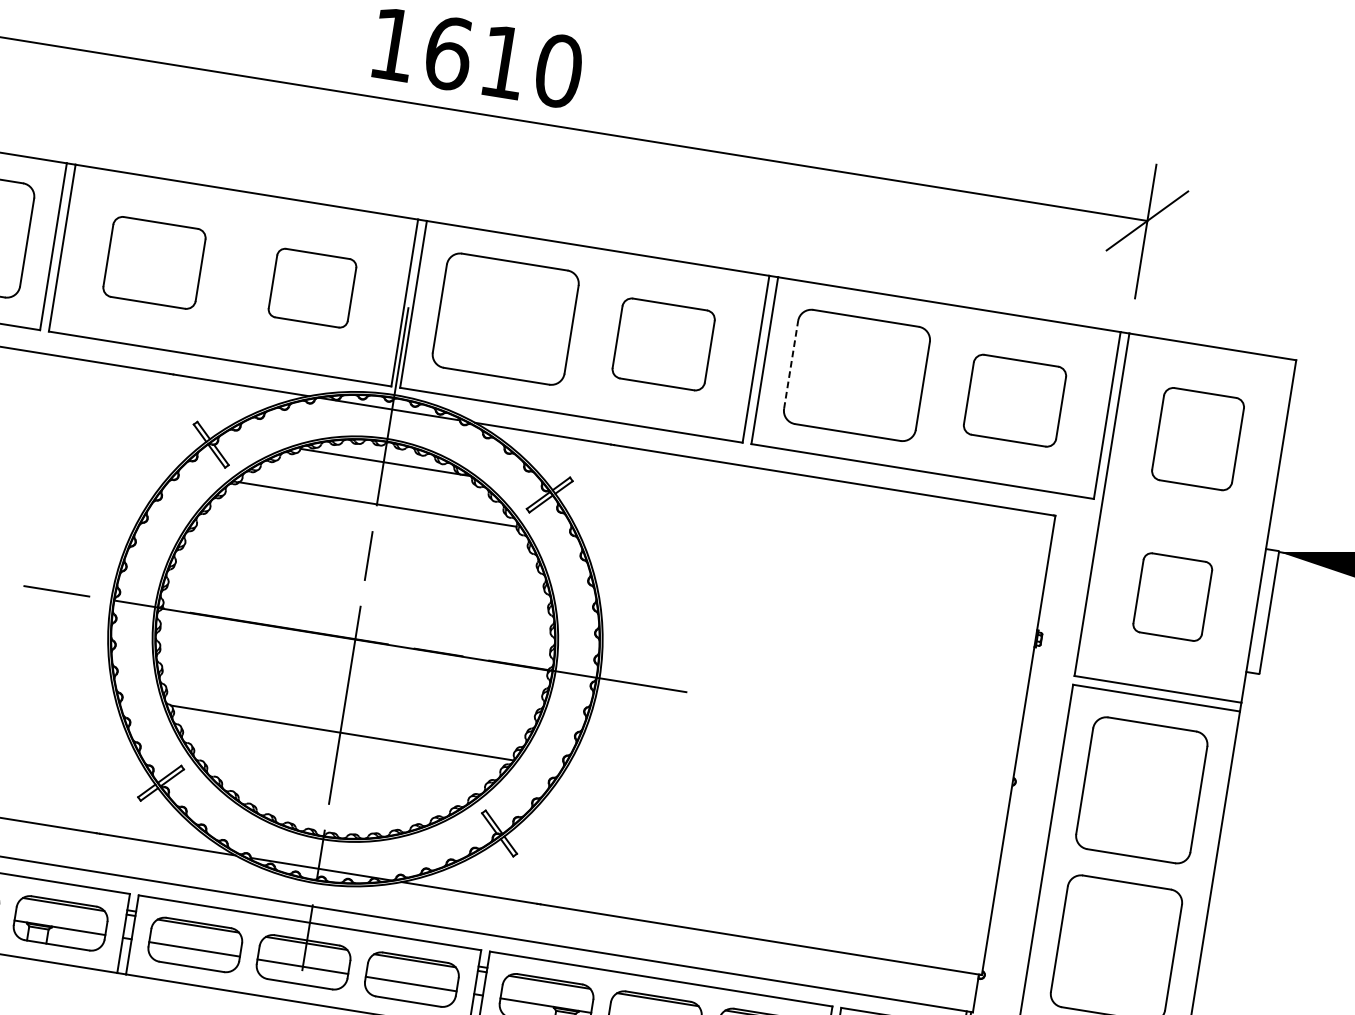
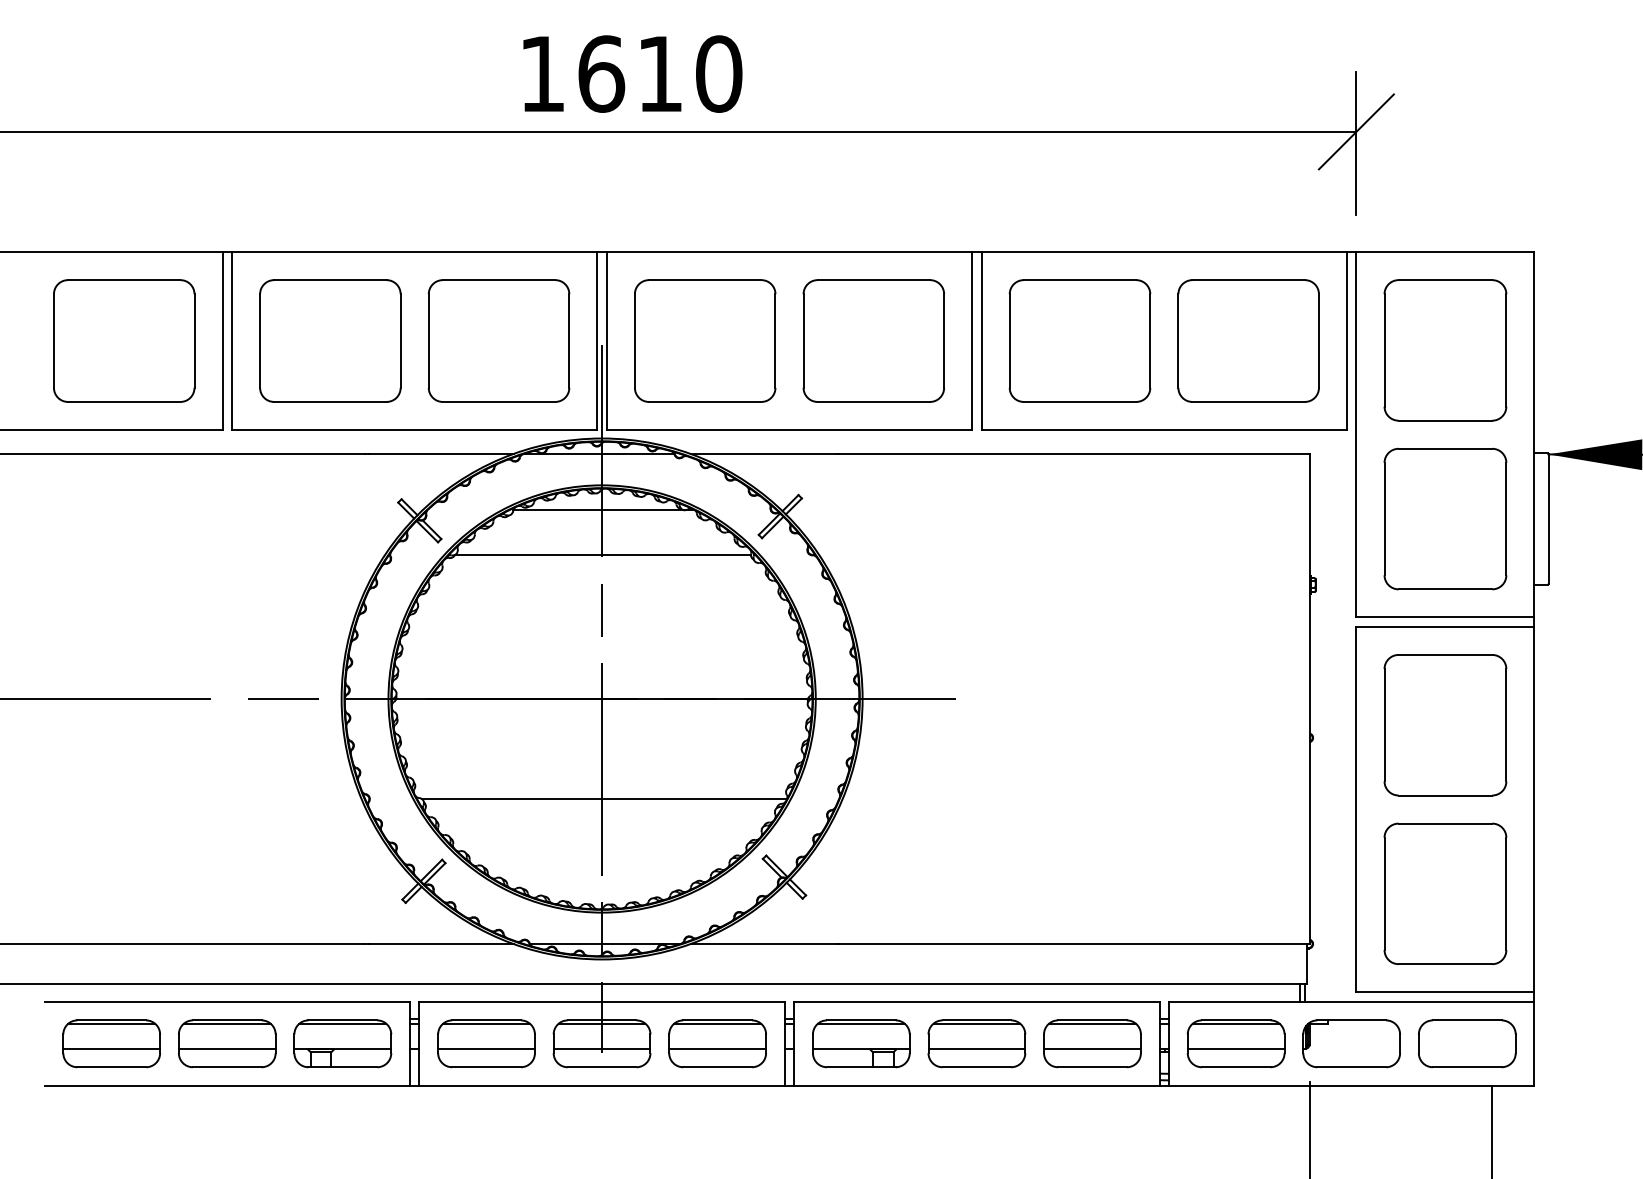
part: (154, 262) -> (330, 340), size x1.43
part: (312, 287) -> (498, 340), size x1.67
part: (663, 343) -> (873, 340), size x1.43
line: (790, 365) -> (1009, 341), dashed -> solid
part: (1014, 400) -> (1248, 340), size x1.43
part: (1198, 439) -> (1445, 350), size x1.43
part: (1172, 596) -> (1445, 518), size x1.67

